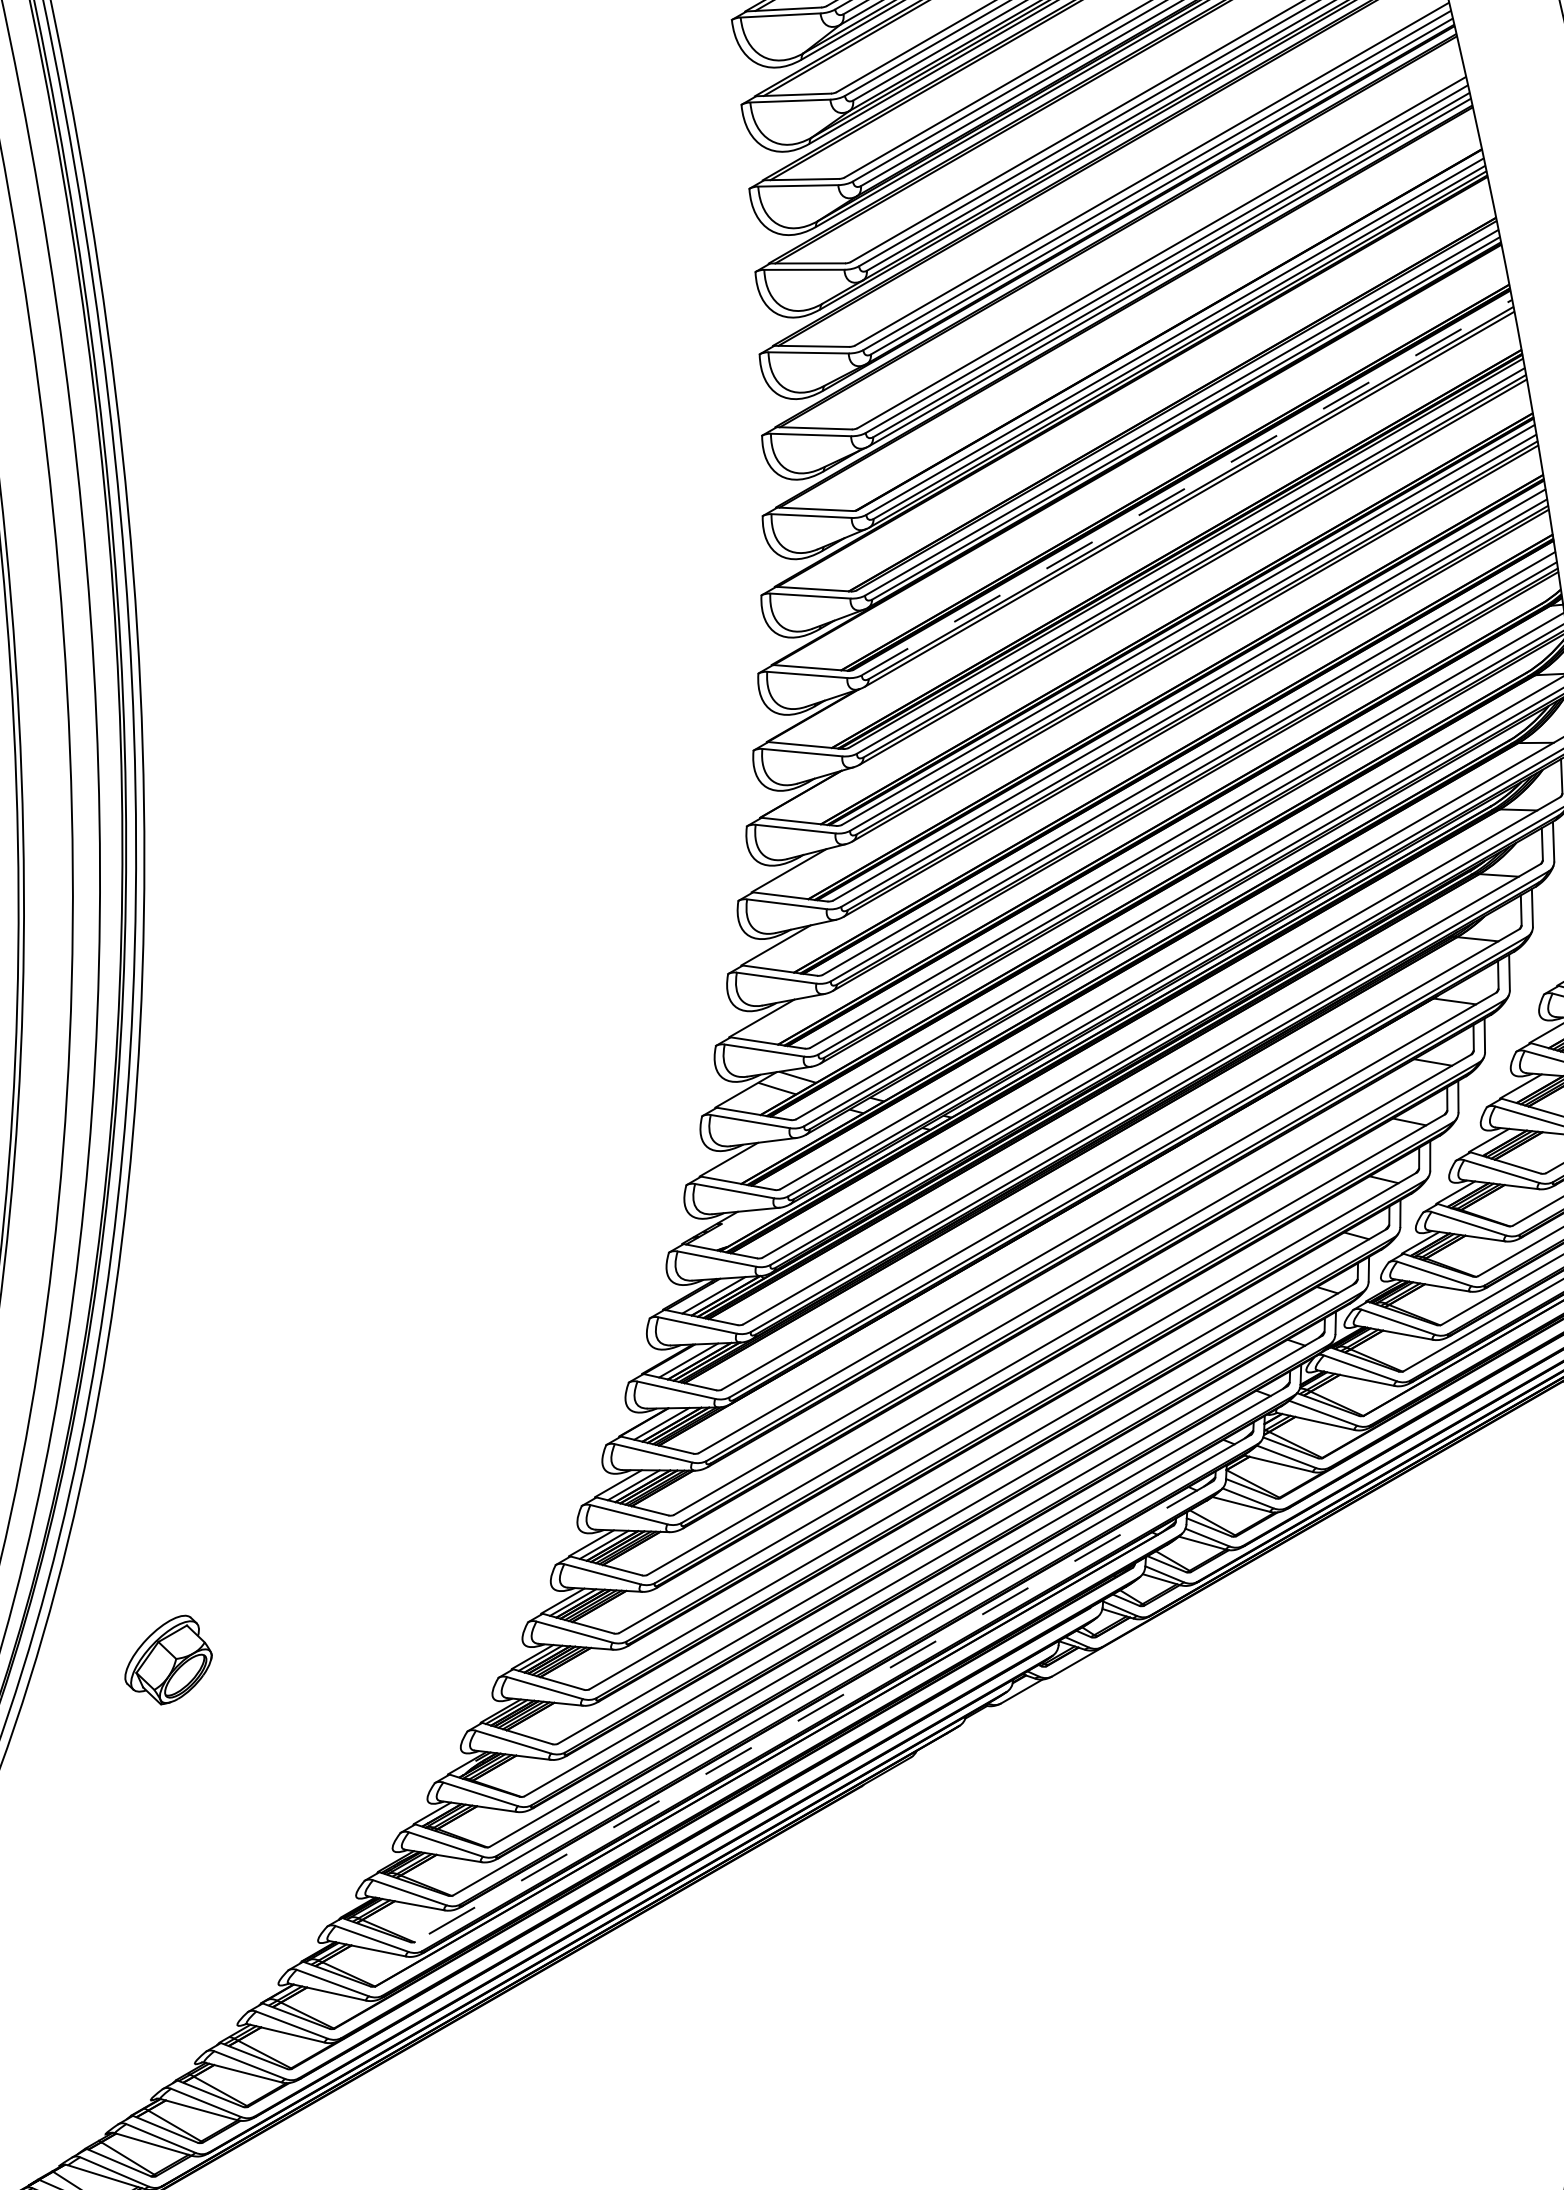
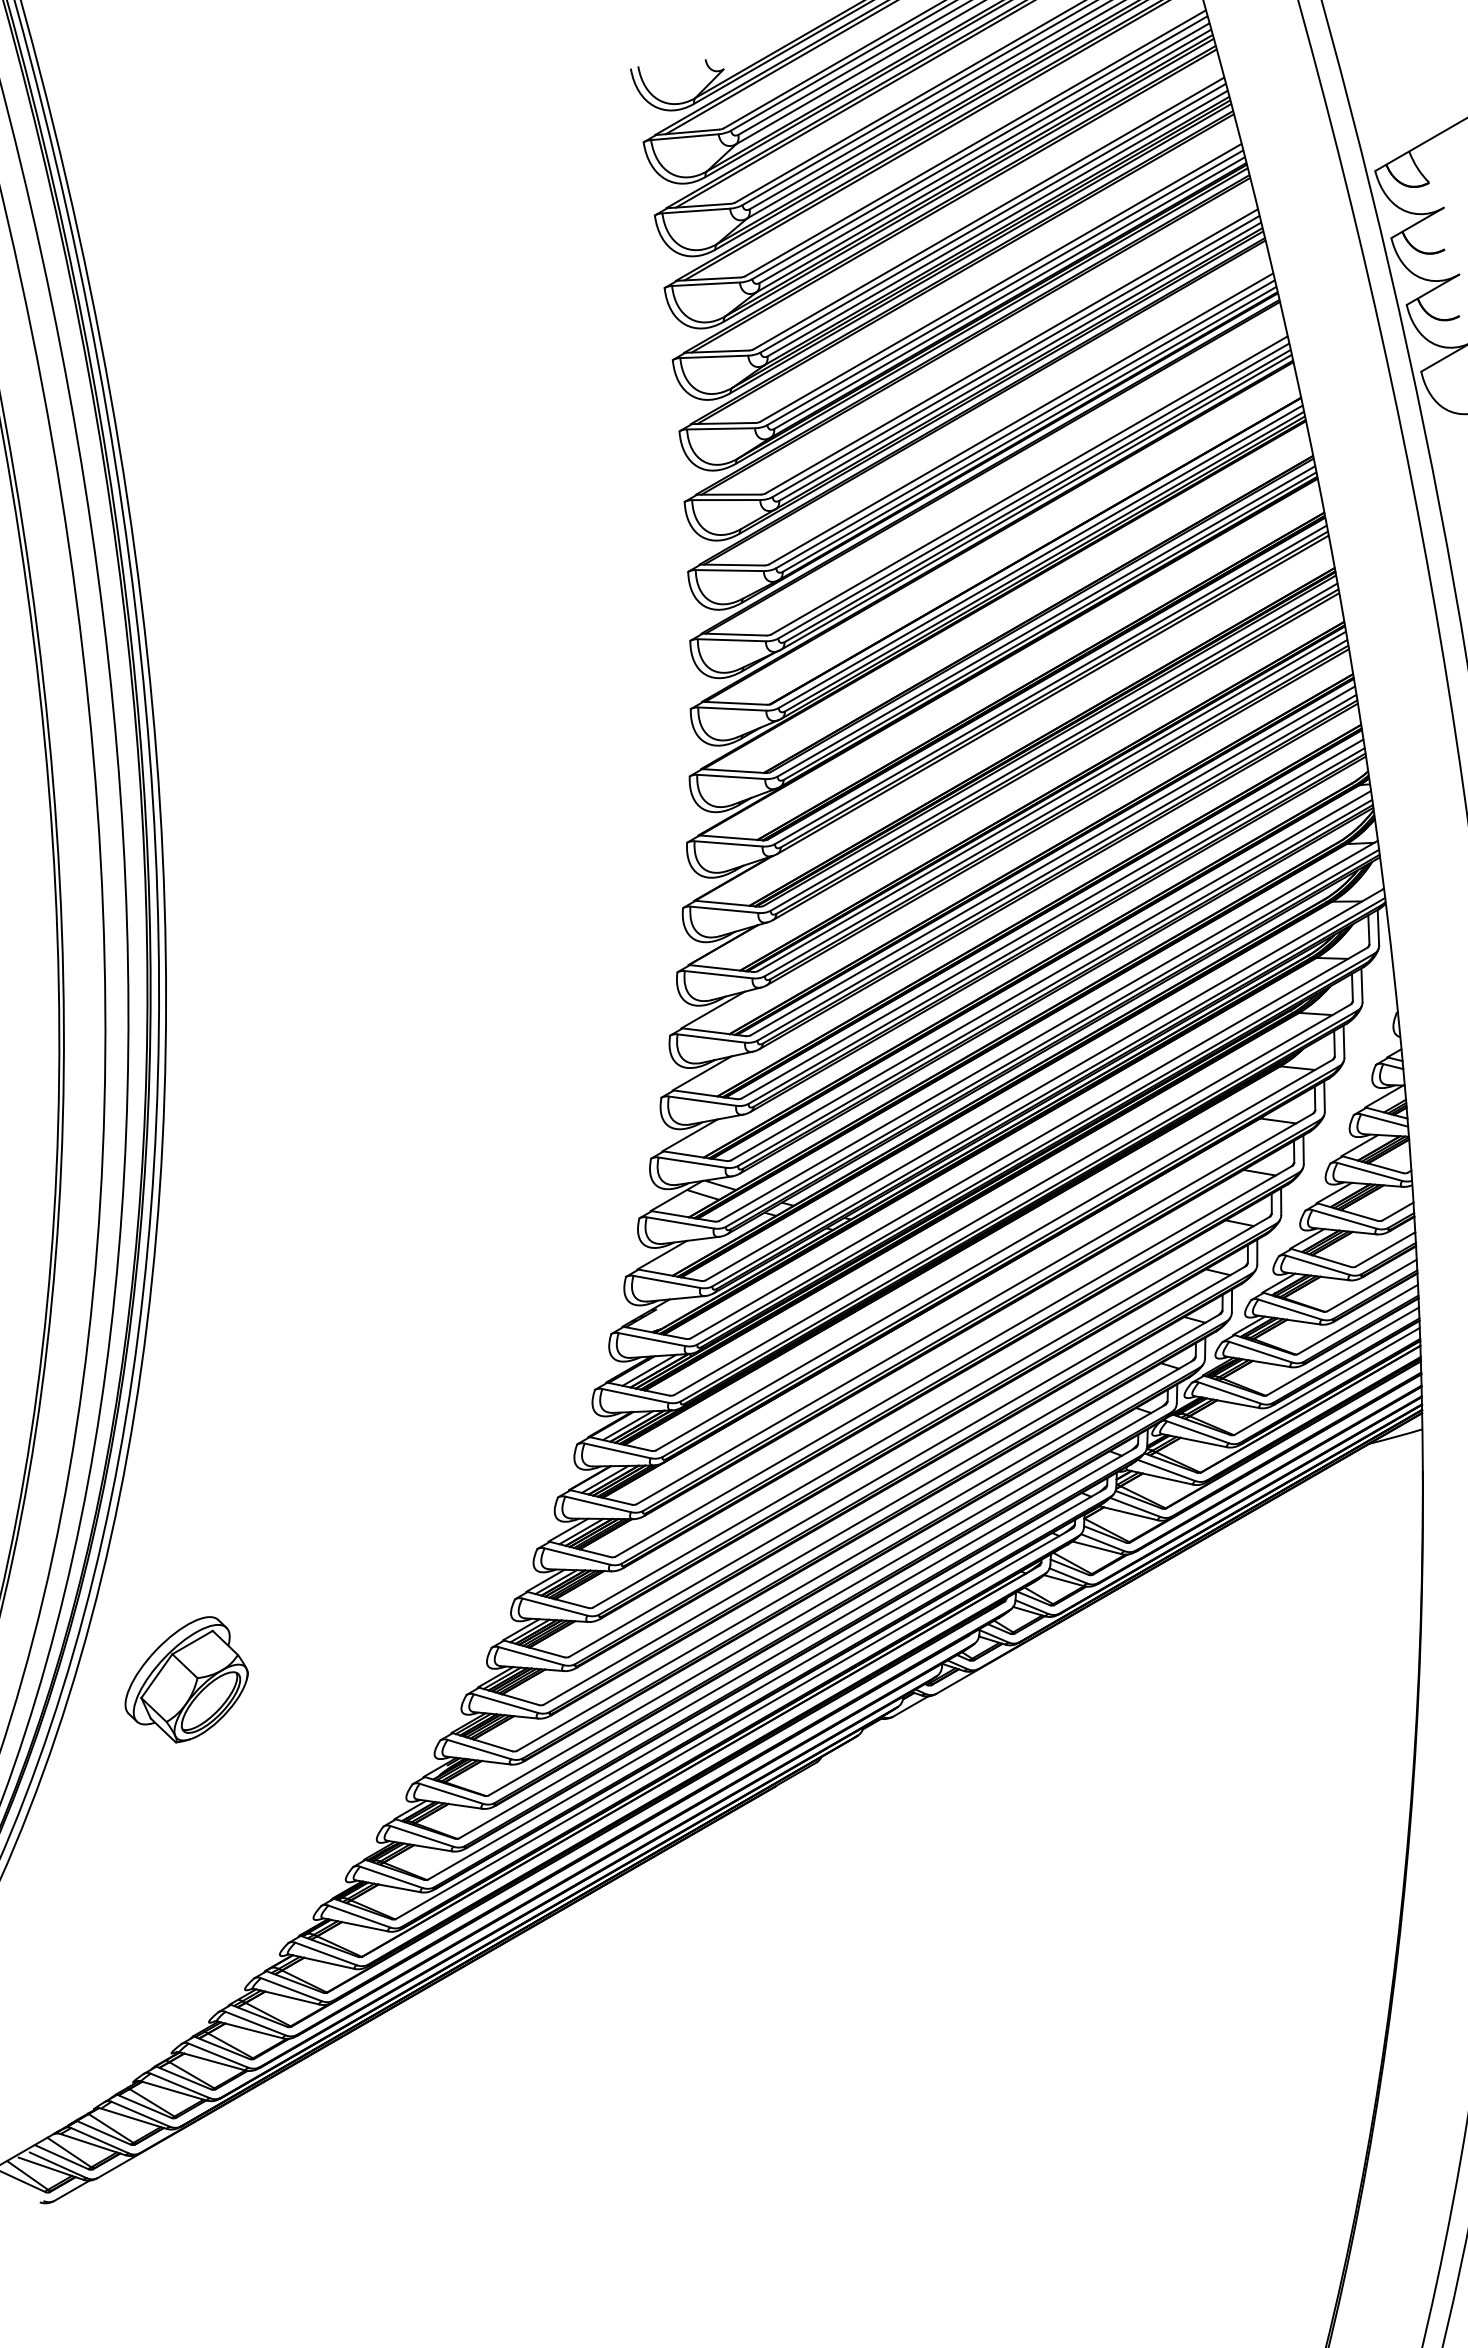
line: (1187, 487) -> (1051, 684), dashed -> solid
part: (168, 1659) -> (186, 1679), size x1.67
line: (814, 1711) -> (734, 1723), dashed -> solid

